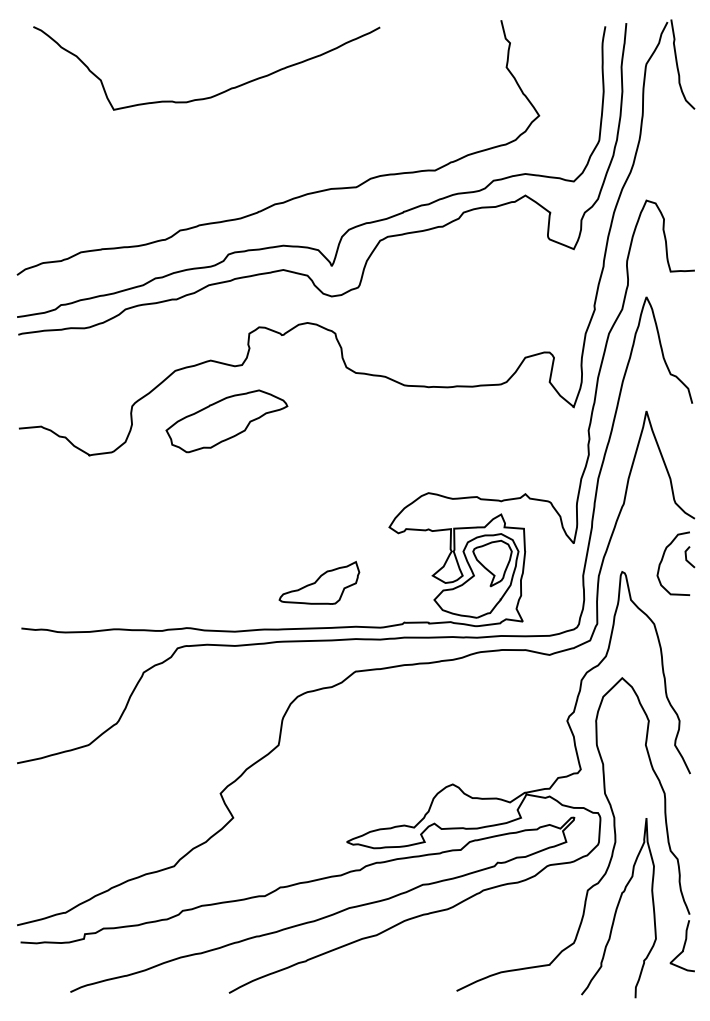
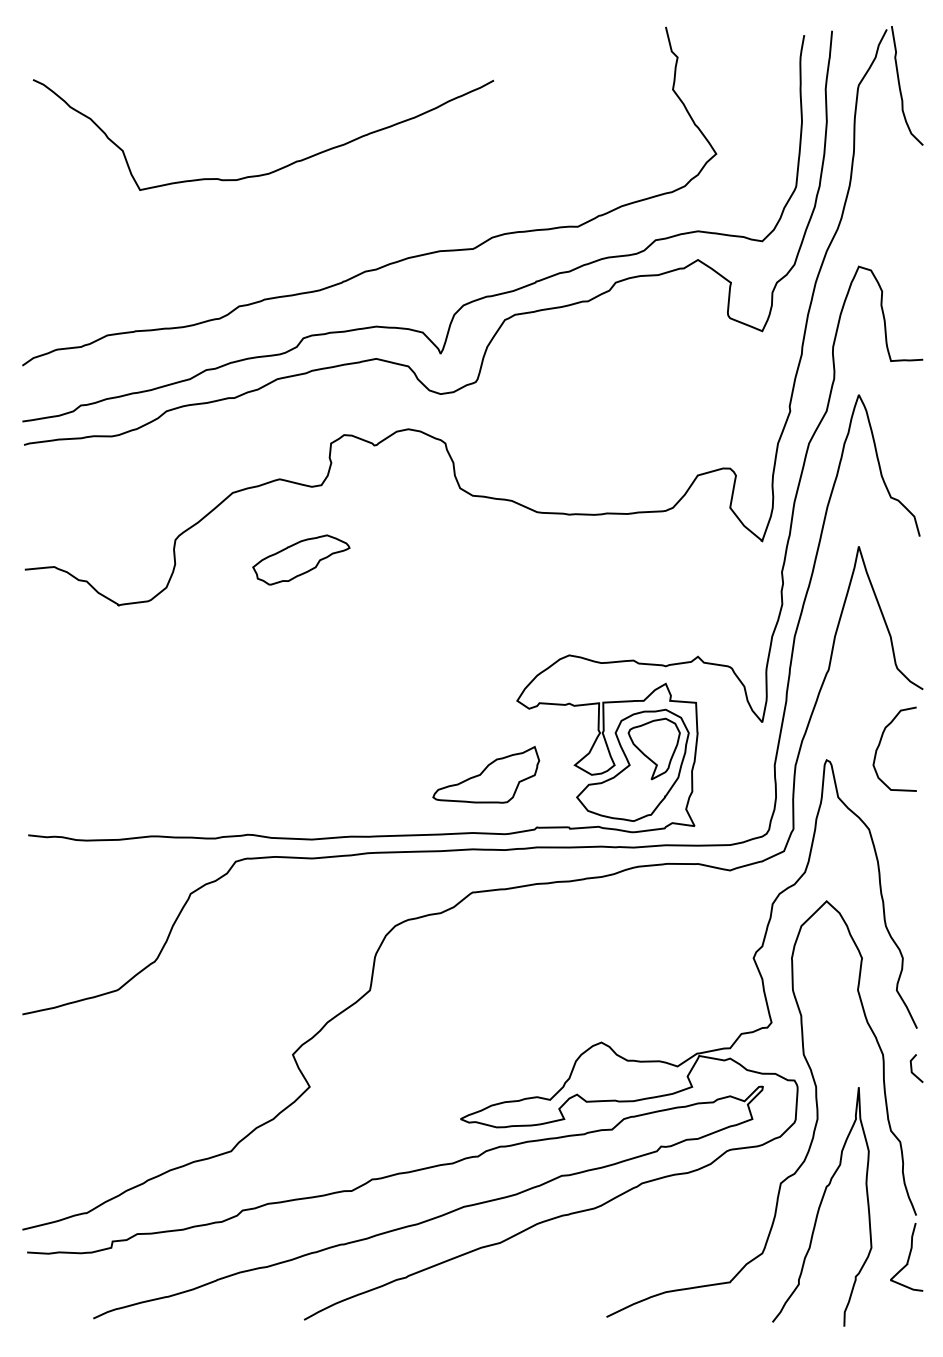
curve: (218, 93) -> (278, 168), moved
part: (227, 420) -> (301, 559), size x0.6
line: (686, 557) -> (912, 1068), moved
part: (319, 582) -> (486, 774), moved

